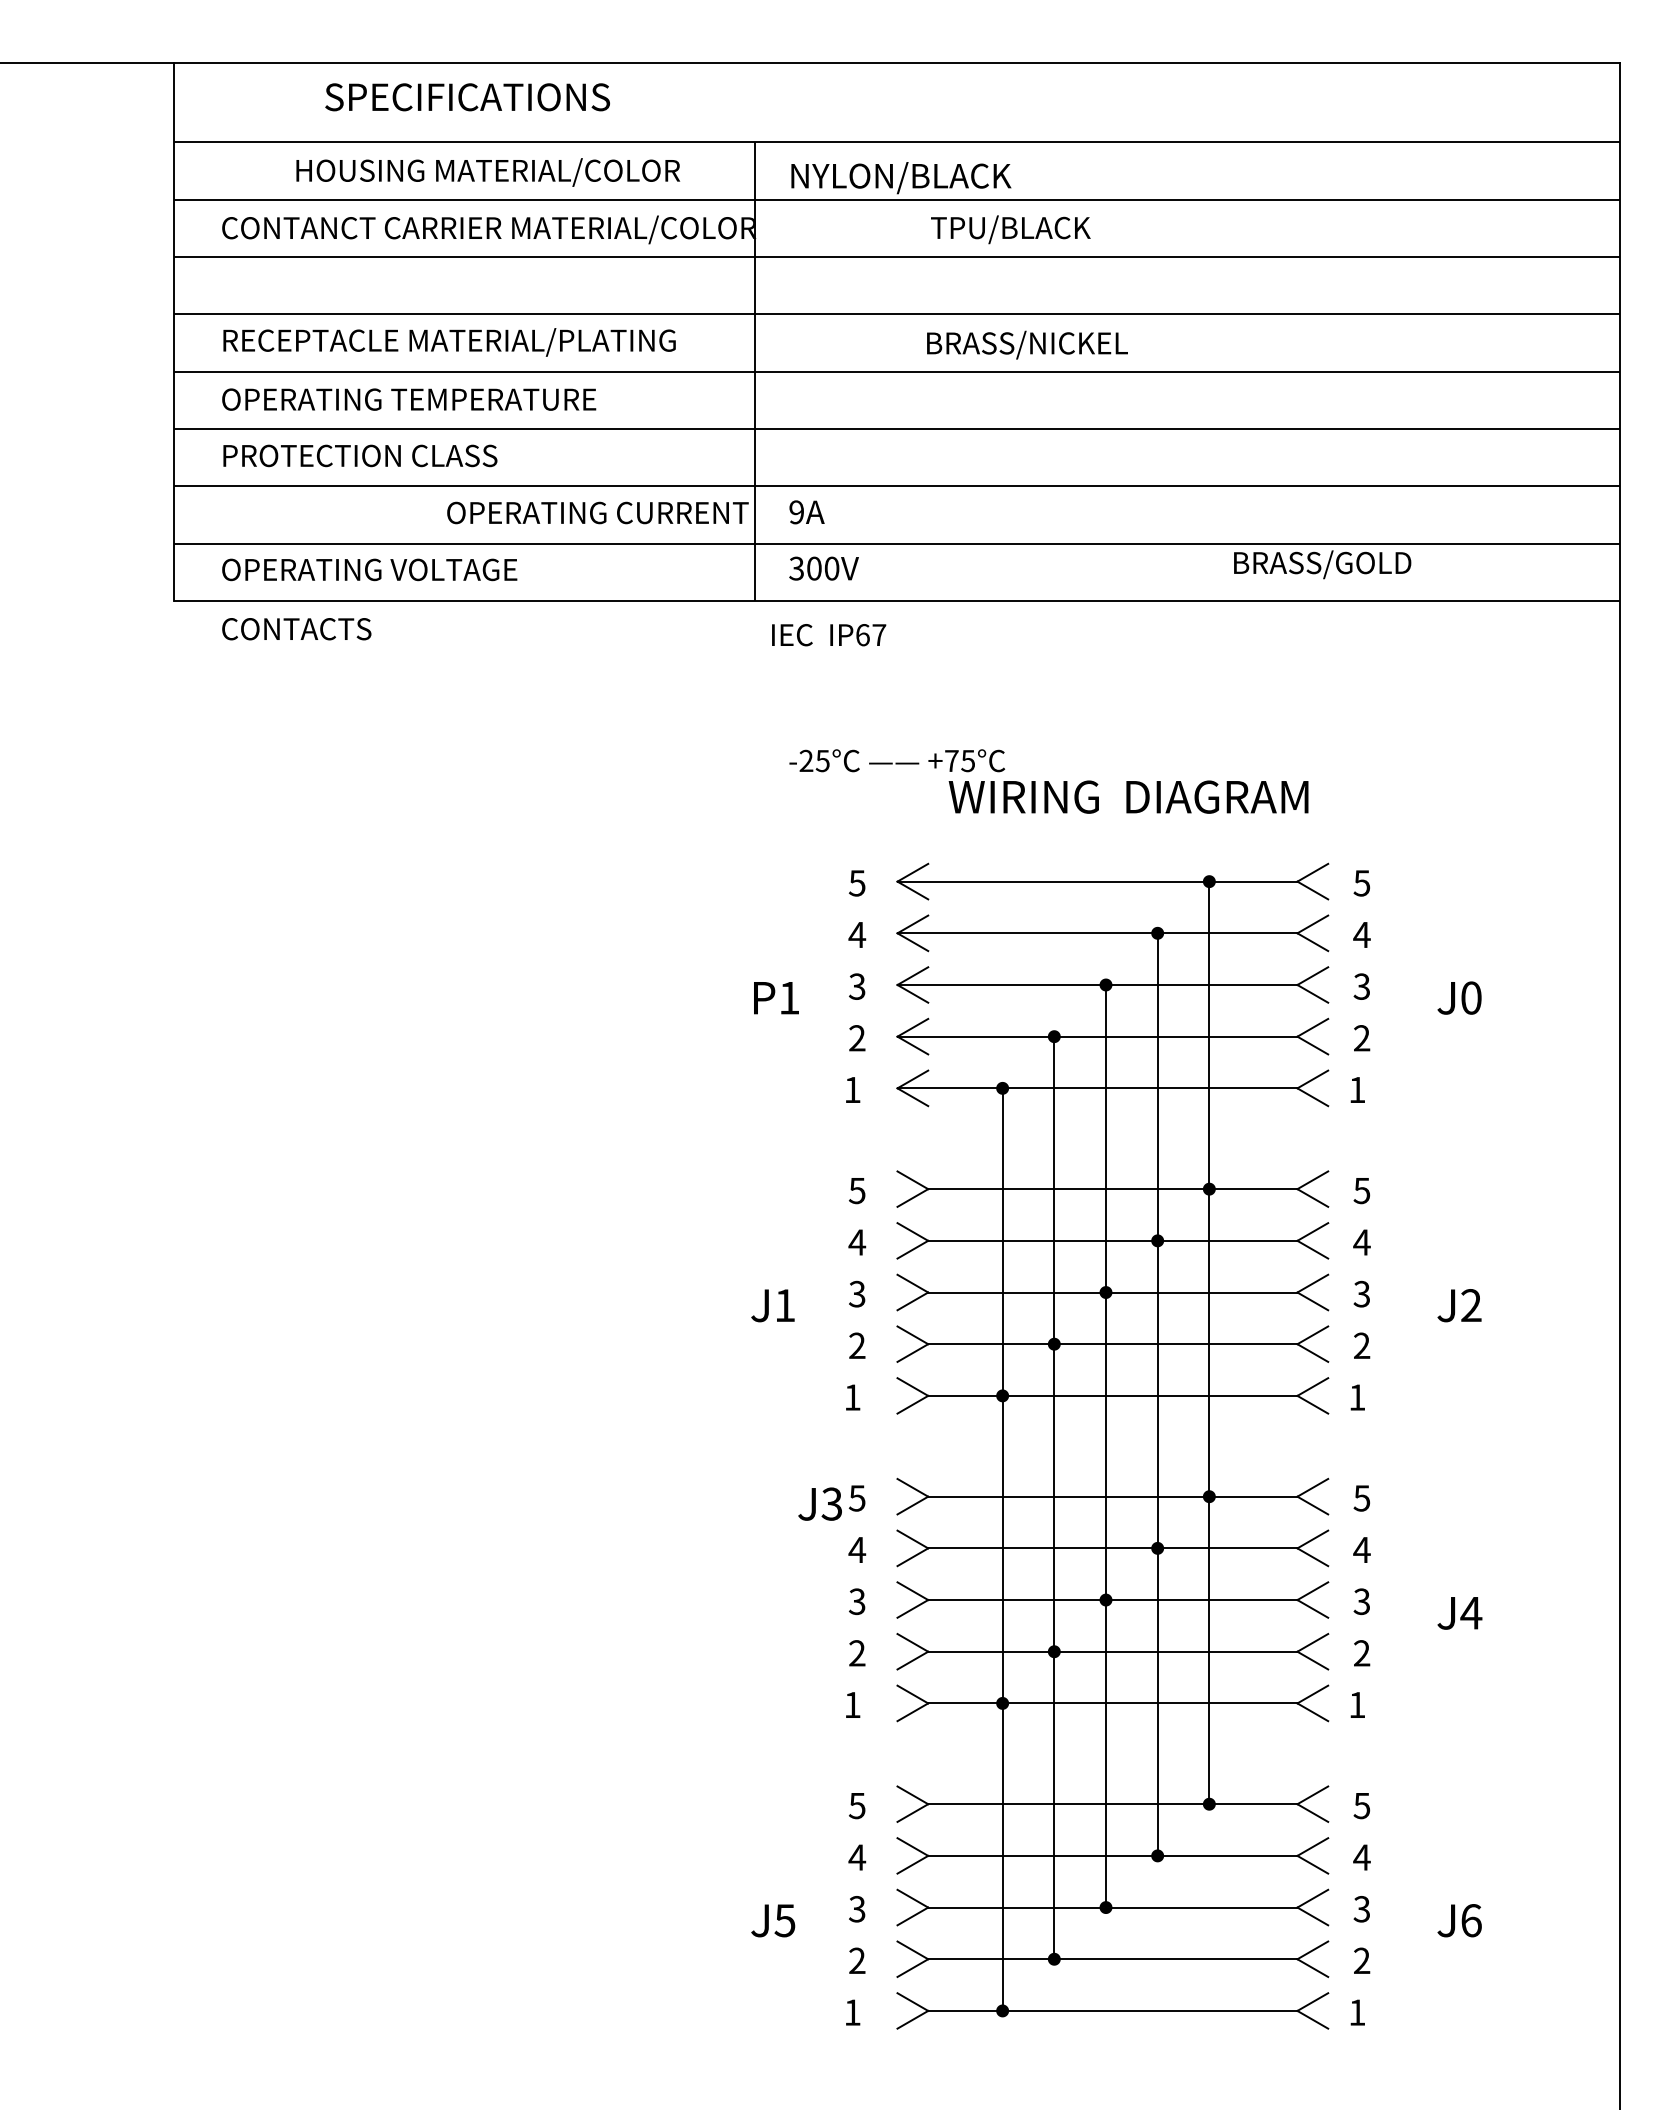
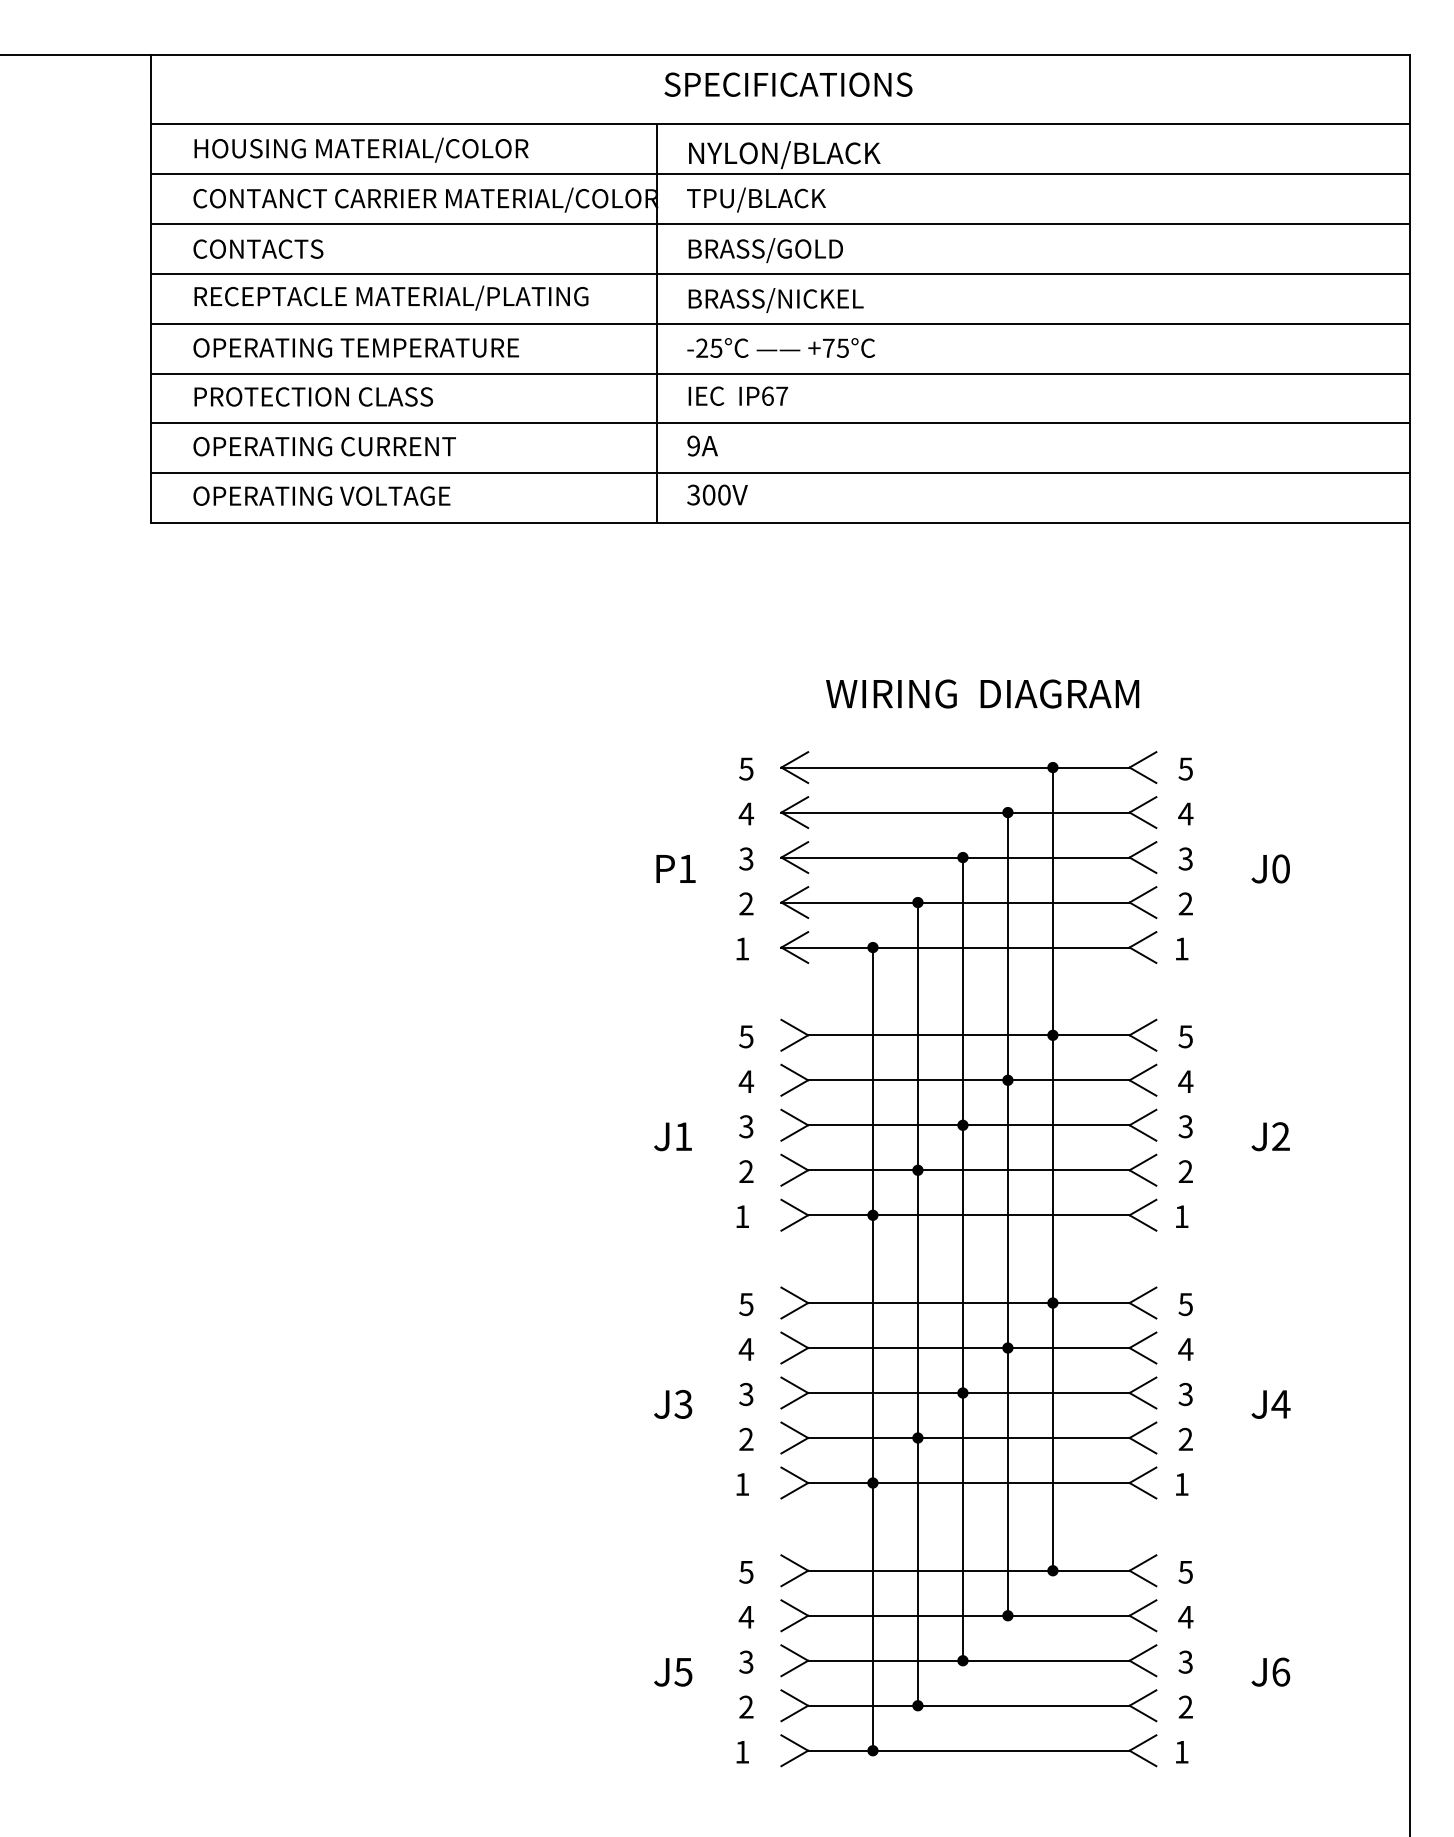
text: (467, 97) -> (788, 84), moved
text: (488, 172) -> (361, 150), moved
text: (1010, 229) -> (756, 199), moved
text: (1027, 344) -> (776, 299), moved
text: (597, 512) -> (324, 446), moved
text: (1322, 564) -> (765, 250), moved
text: (296, 629) -> (258, 249), moved
text: (829, 635) -> (738, 396), moved
text: (897, 760) -> (781, 347), moved
text: (819, 1503) -> (672, 1403), moved

